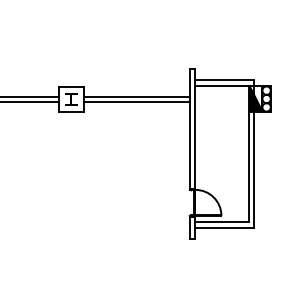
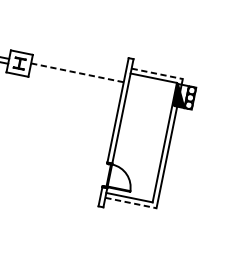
line: (225, 80) -> (157, 74), solid -> dashed
line: (137, 96) -> (78, 72), solid -> dashed
line: (136, 102) -> (76, 77), removed
line: (225, 227) -> (131, 202), solid -> dashed

